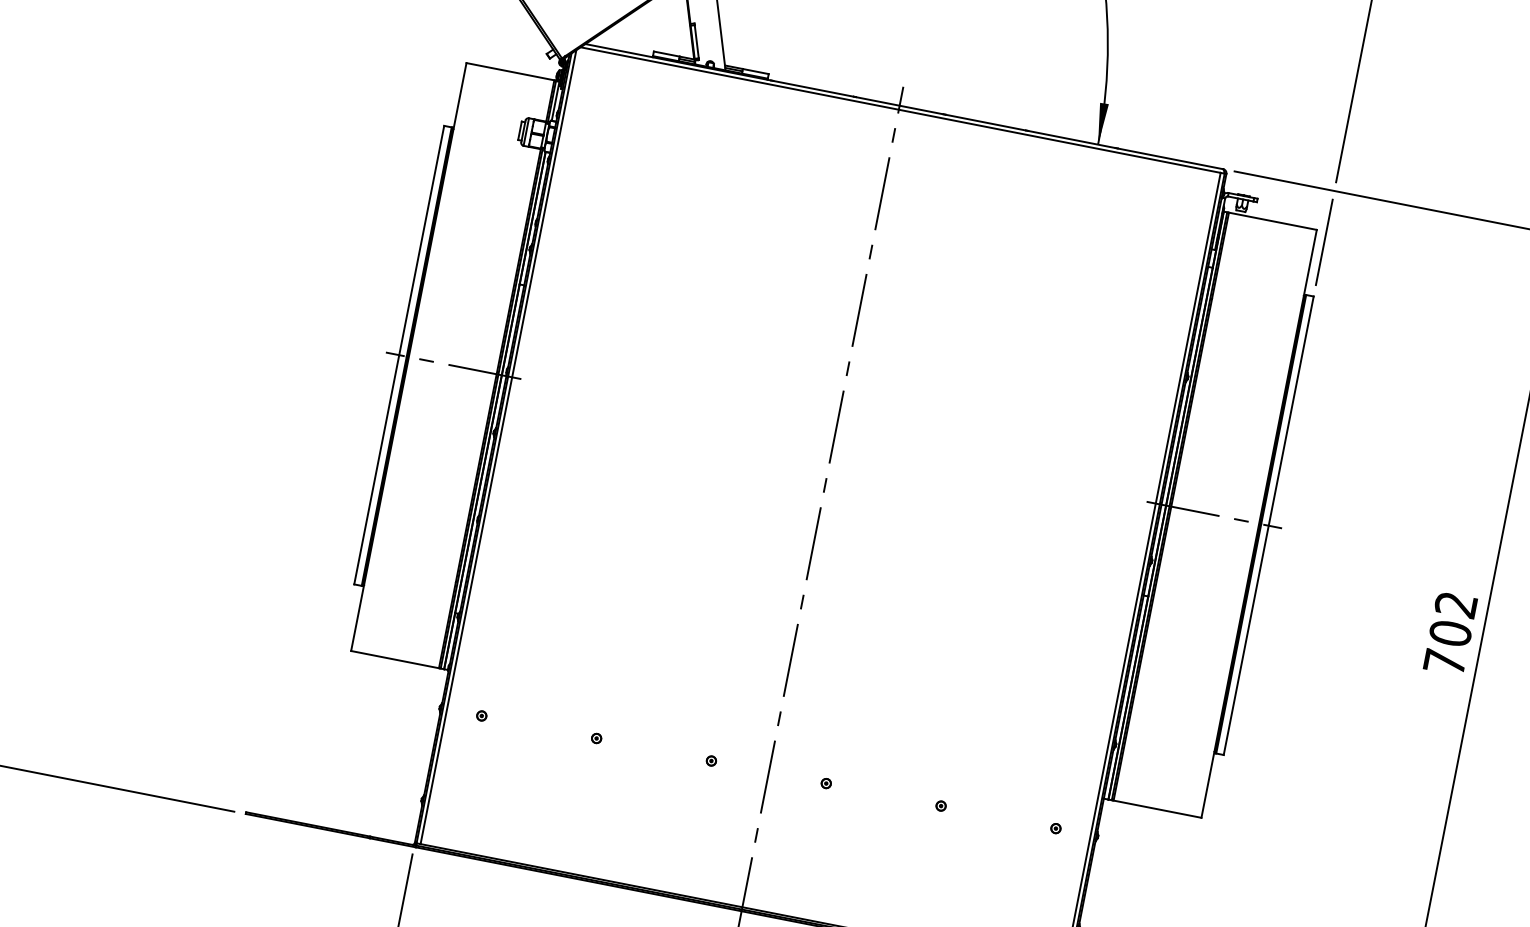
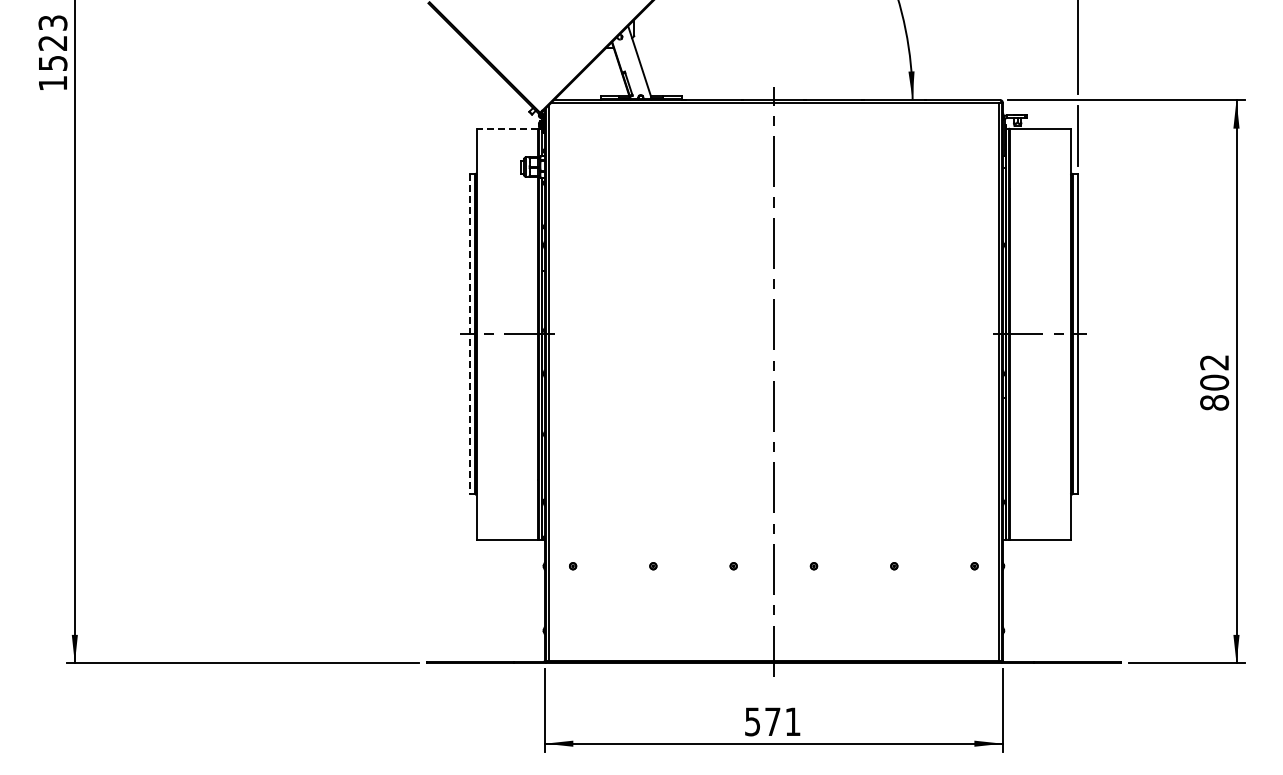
line: (510, 71) -> (507, 128), solid -> dashed
line: (398, 355) -> (469, 334), solid -> dashed
text: (1444, 661) -> (1214, 402), 702 -> 802

